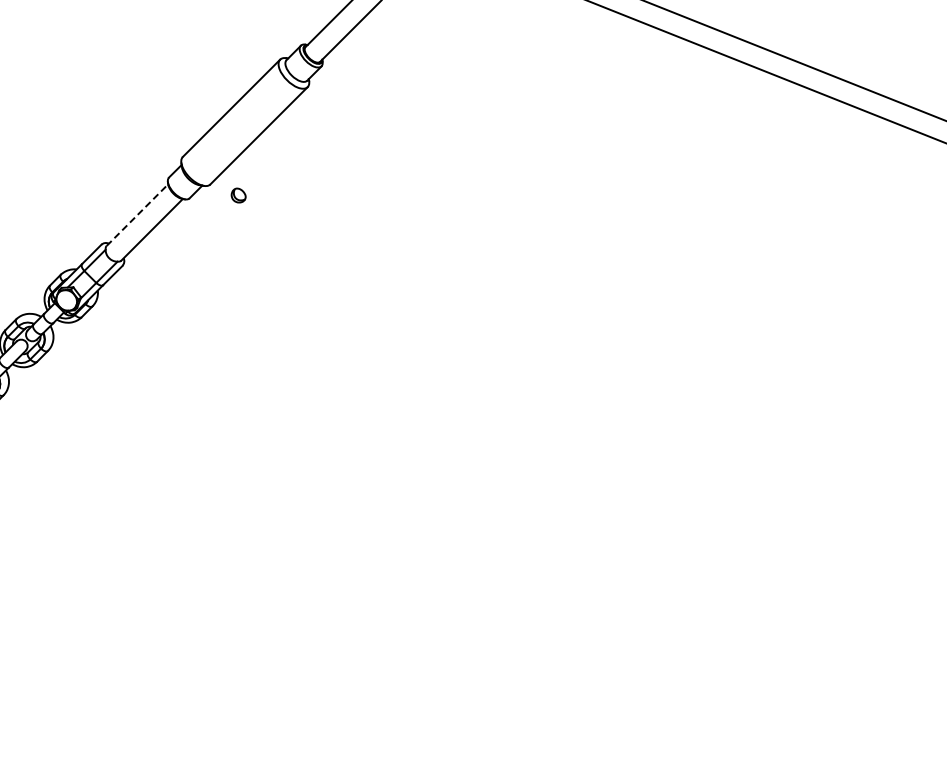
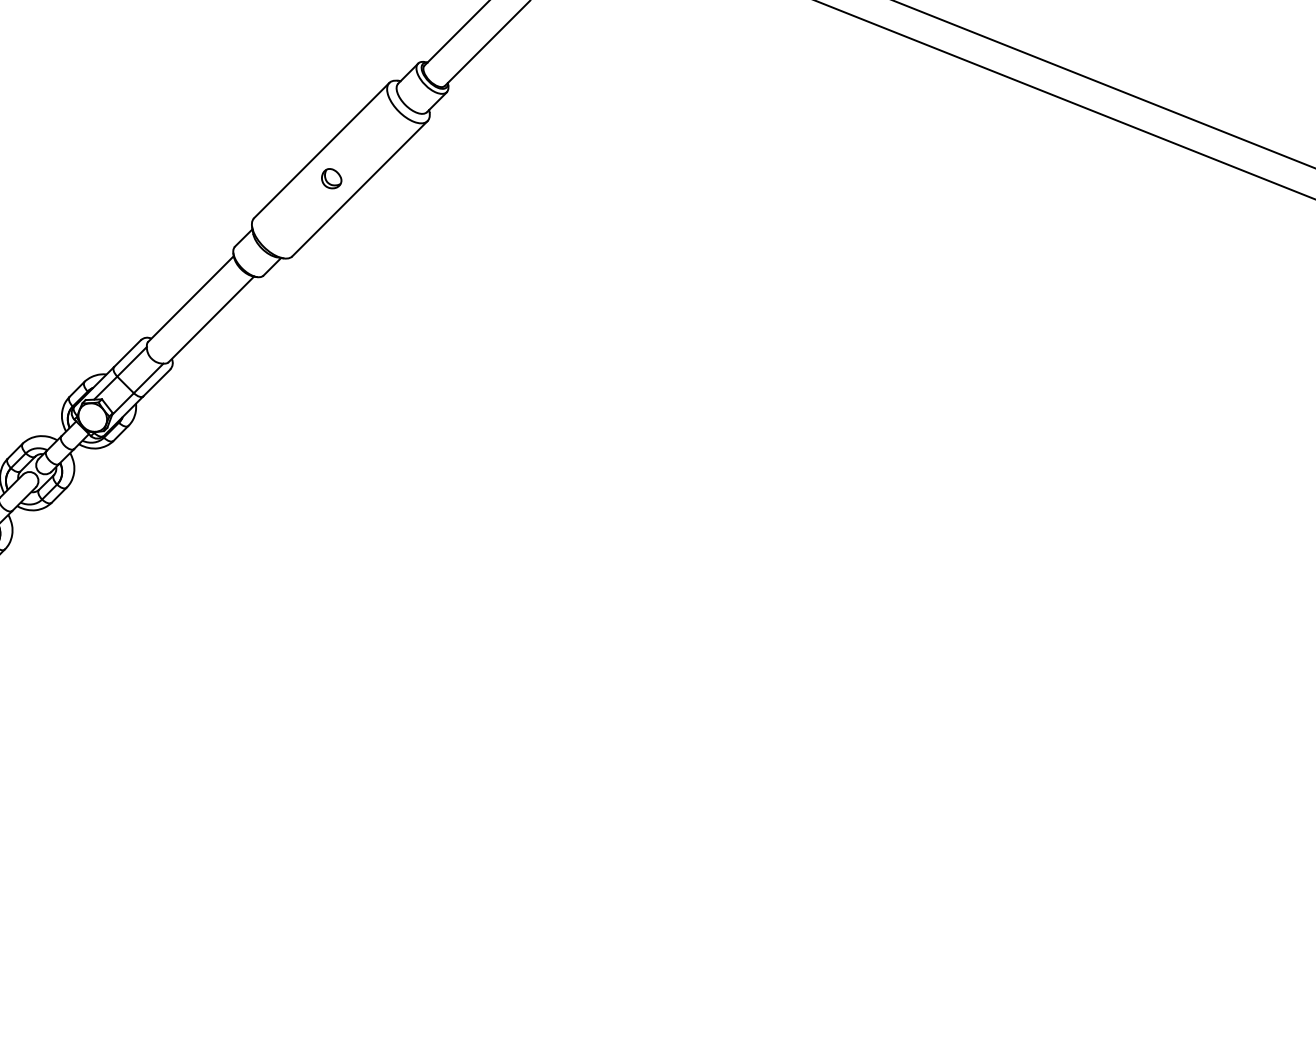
part: (238, 195) -> (331, 178), moved
line: (137, 215) -> (191, 299), dashed -> solid

